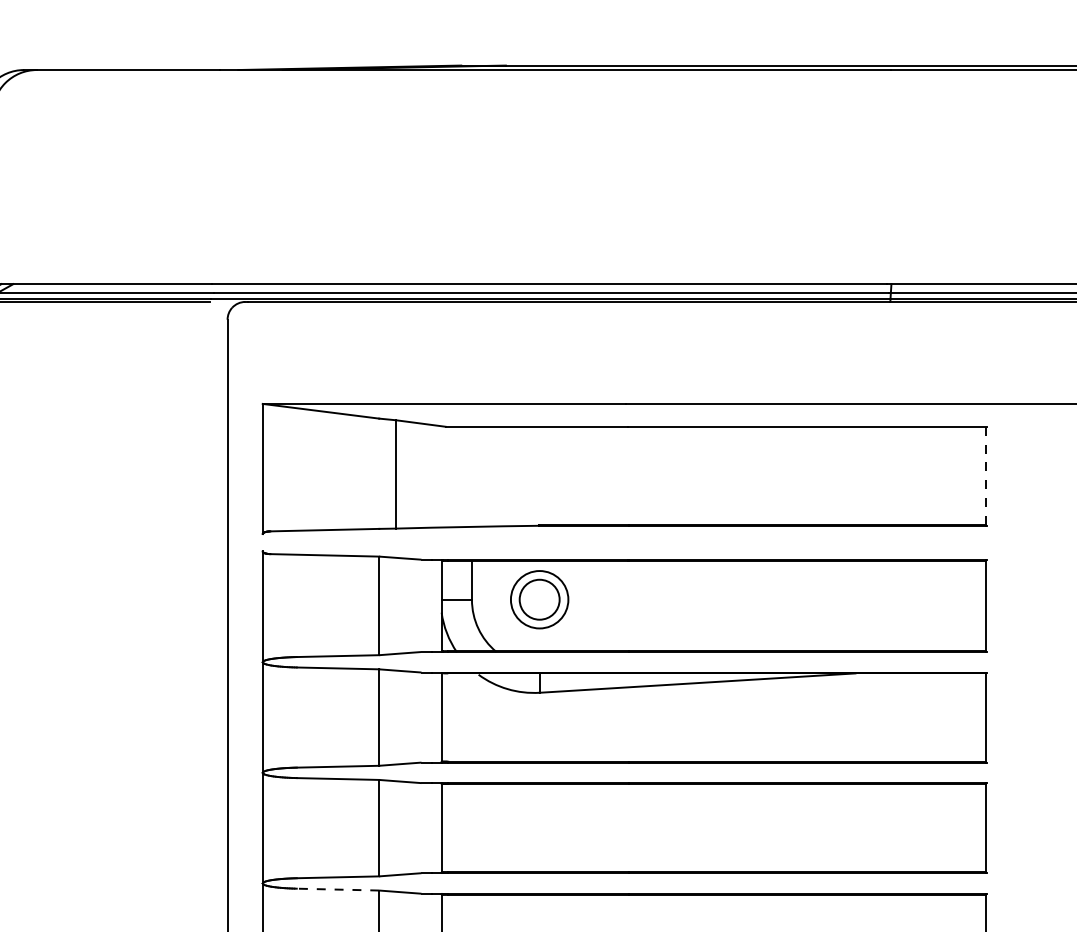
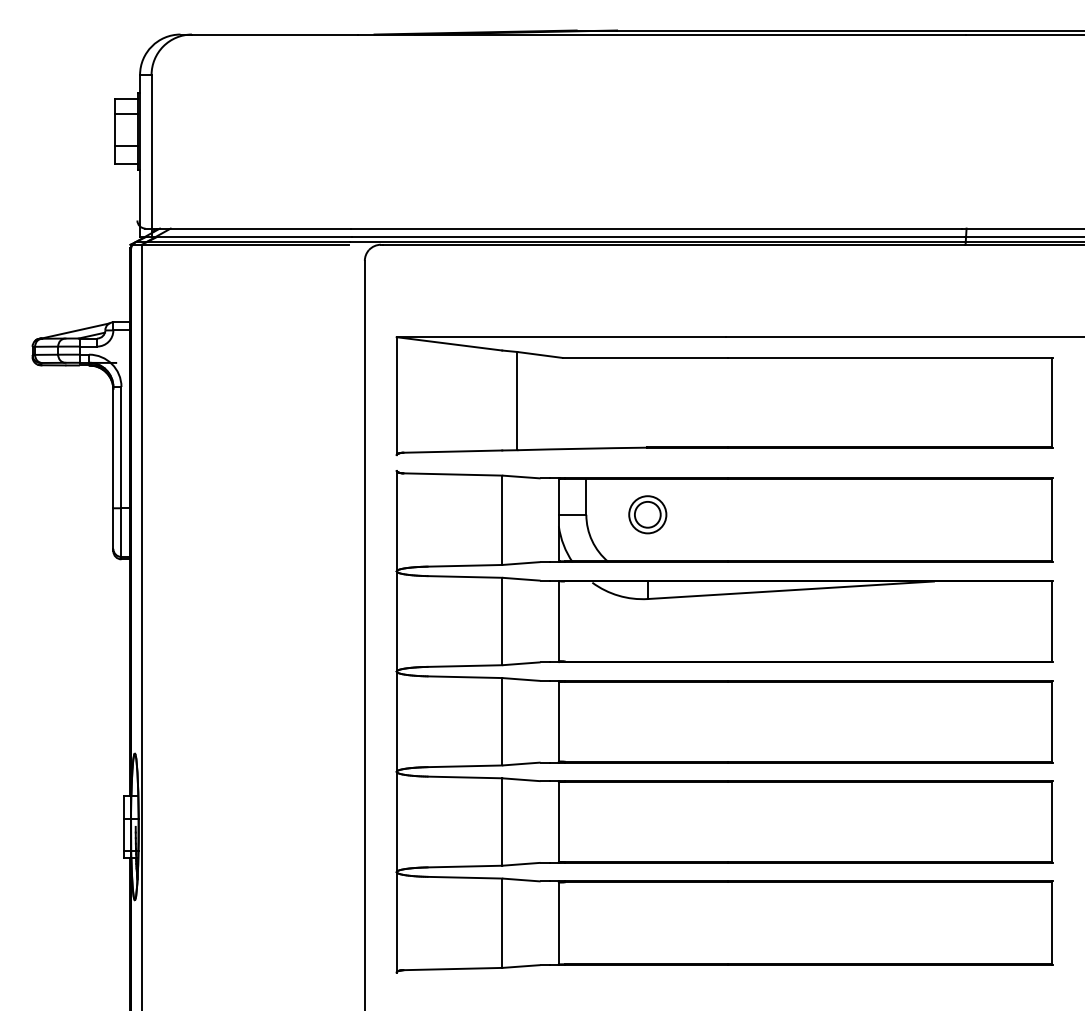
line: (986, 475) -> (1052, 402), dashed -> solid
part: (539, 599) -> (647, 514), size x0.71
line: (337, 889) -> (464, 777), dashed -> solid

